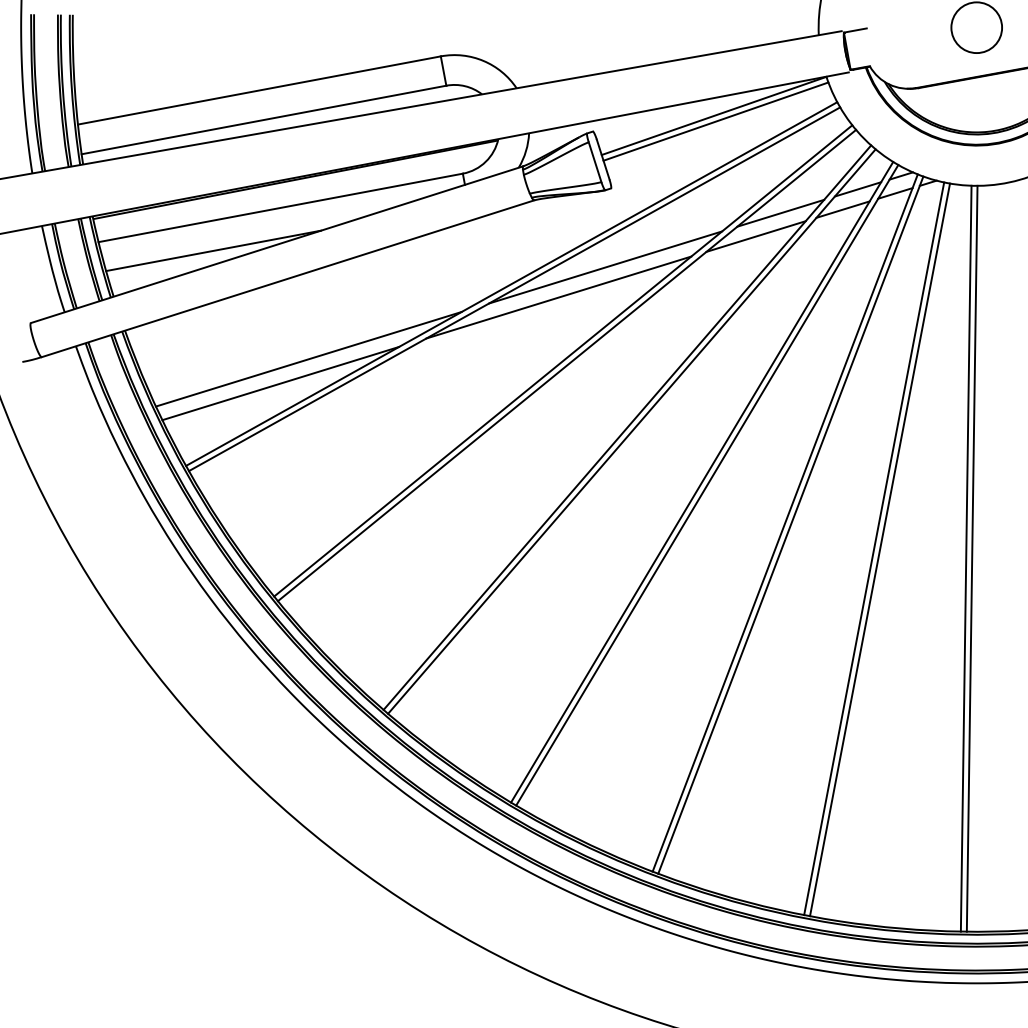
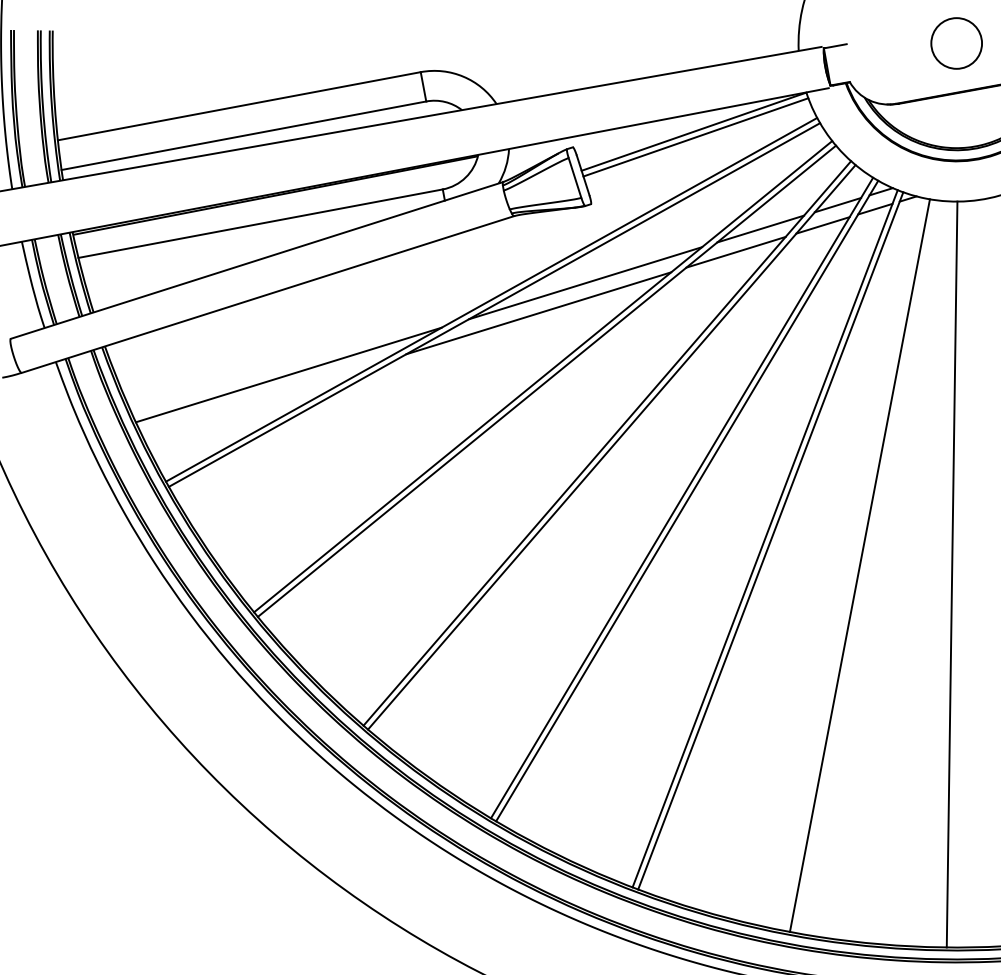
line: (213, 250) -> (193, 266), removed
line: (280, 383) -> (260, 399), removed
line: (874, 548) -> (854, 564), removed
line: (965, 558) -> (945, 574), removed

